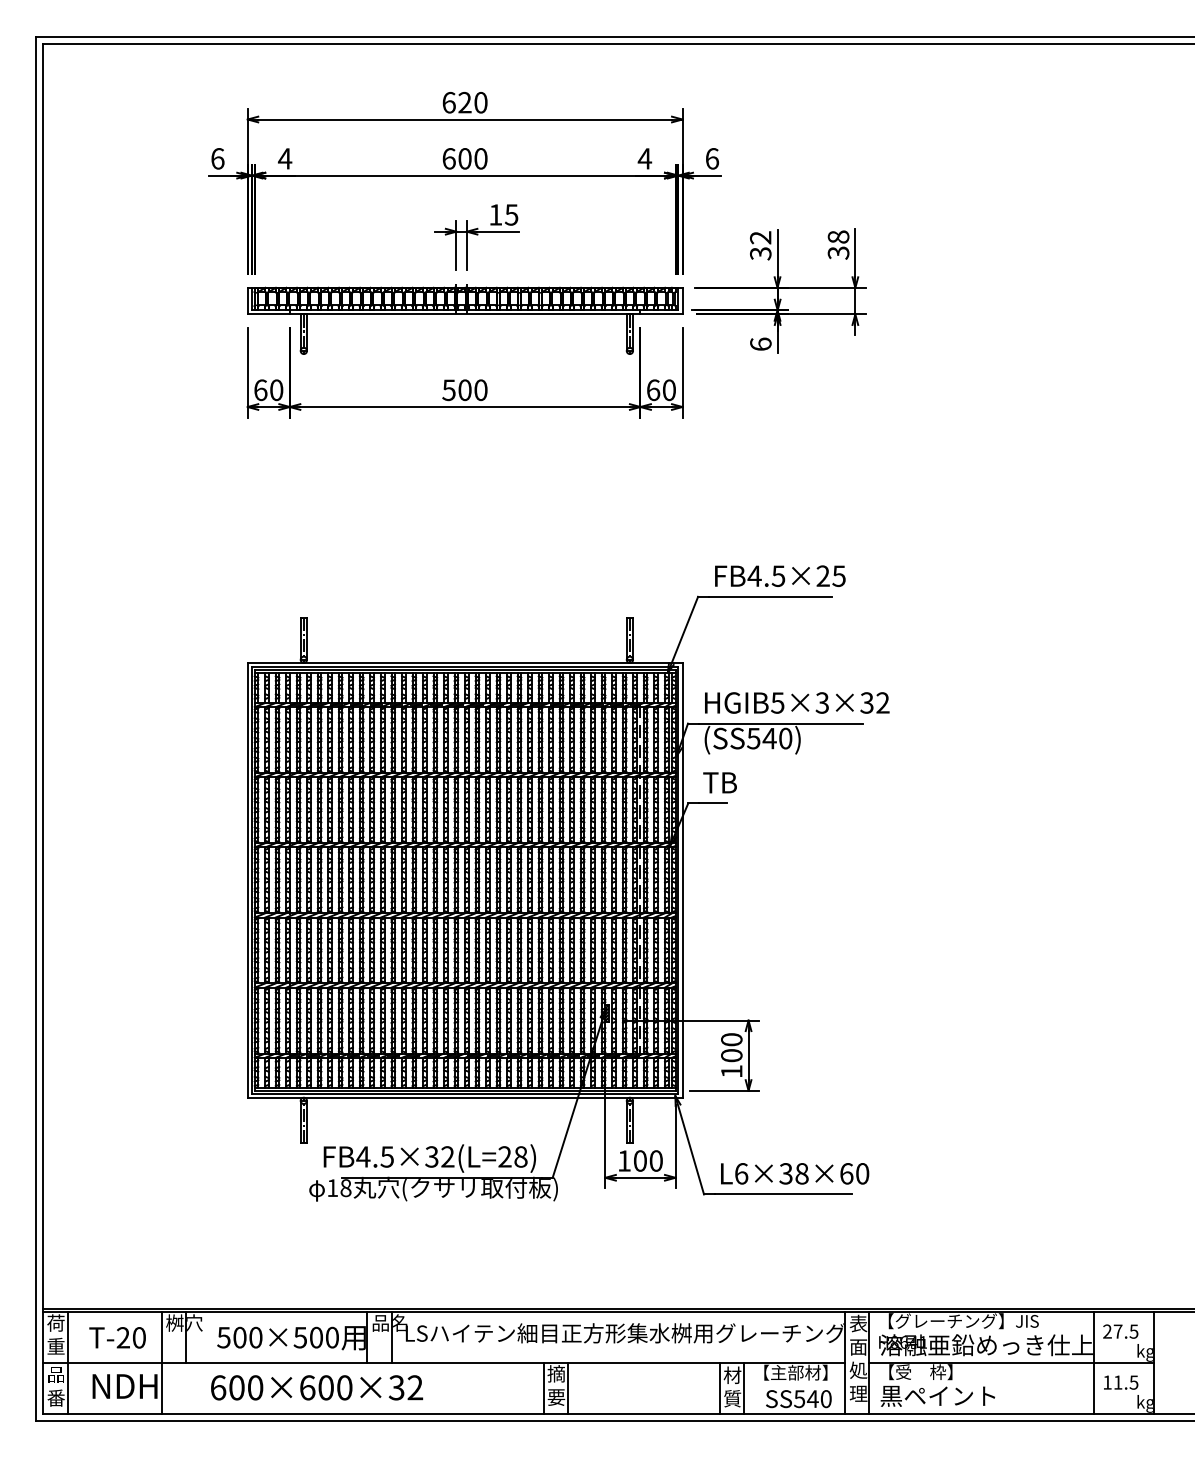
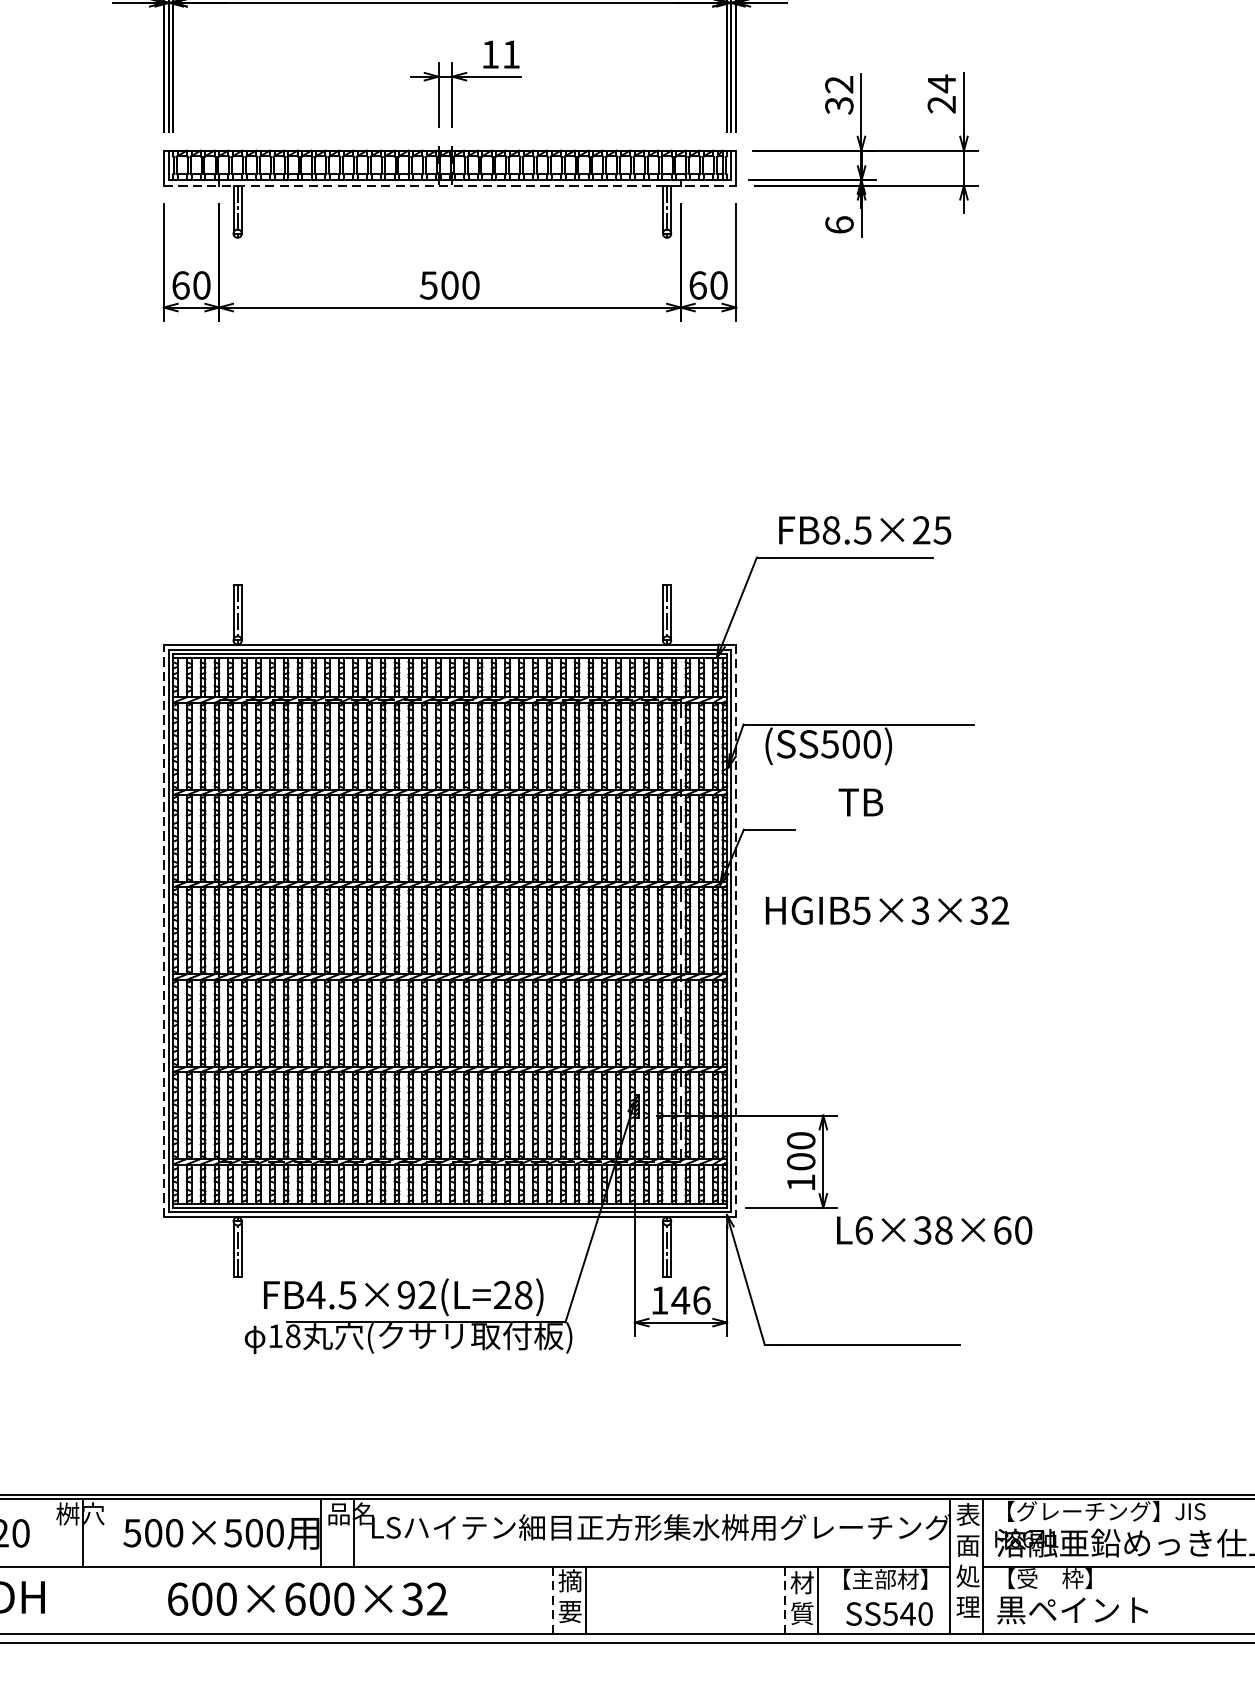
text: (511, 214) -> (511, 54), 15 -> 11
text: (838, 244) -> (941, 93), 38 -> 24
line: (465, 314) -> (450, 185), solid -> dashed
text: (754, 576) -> (831, 530), FB4.5×25 -> FB8.5×25
text: (797, 702) -> (887, 910), moved
text: (769, 738) -> (850, 744), (SS540) -> (SS500)
text: (719, 782) -> (860, 802), moved
line: (247, 879) -> (163, 929), solid -> dashed
line: (682, 880) -> (736, 931), solid -> dashed
text: (431, 1156) -> (405, 1294), FB4.5×32(L=28) -> FB4.5×92(L=28)
text: (647, 1160) -> (690, 1299), 100 -> 146
text: (795, 1173) -> (935, 1230), moved
line: (161, 1363) -> (50, 1567), removed
text: (317, 1387) -> (308, 1598), moved
line: (543, 1389) -> (553, 1601), solid -> dashed
line: (719, 1389) -> (785, 1601), solid -> dashed

